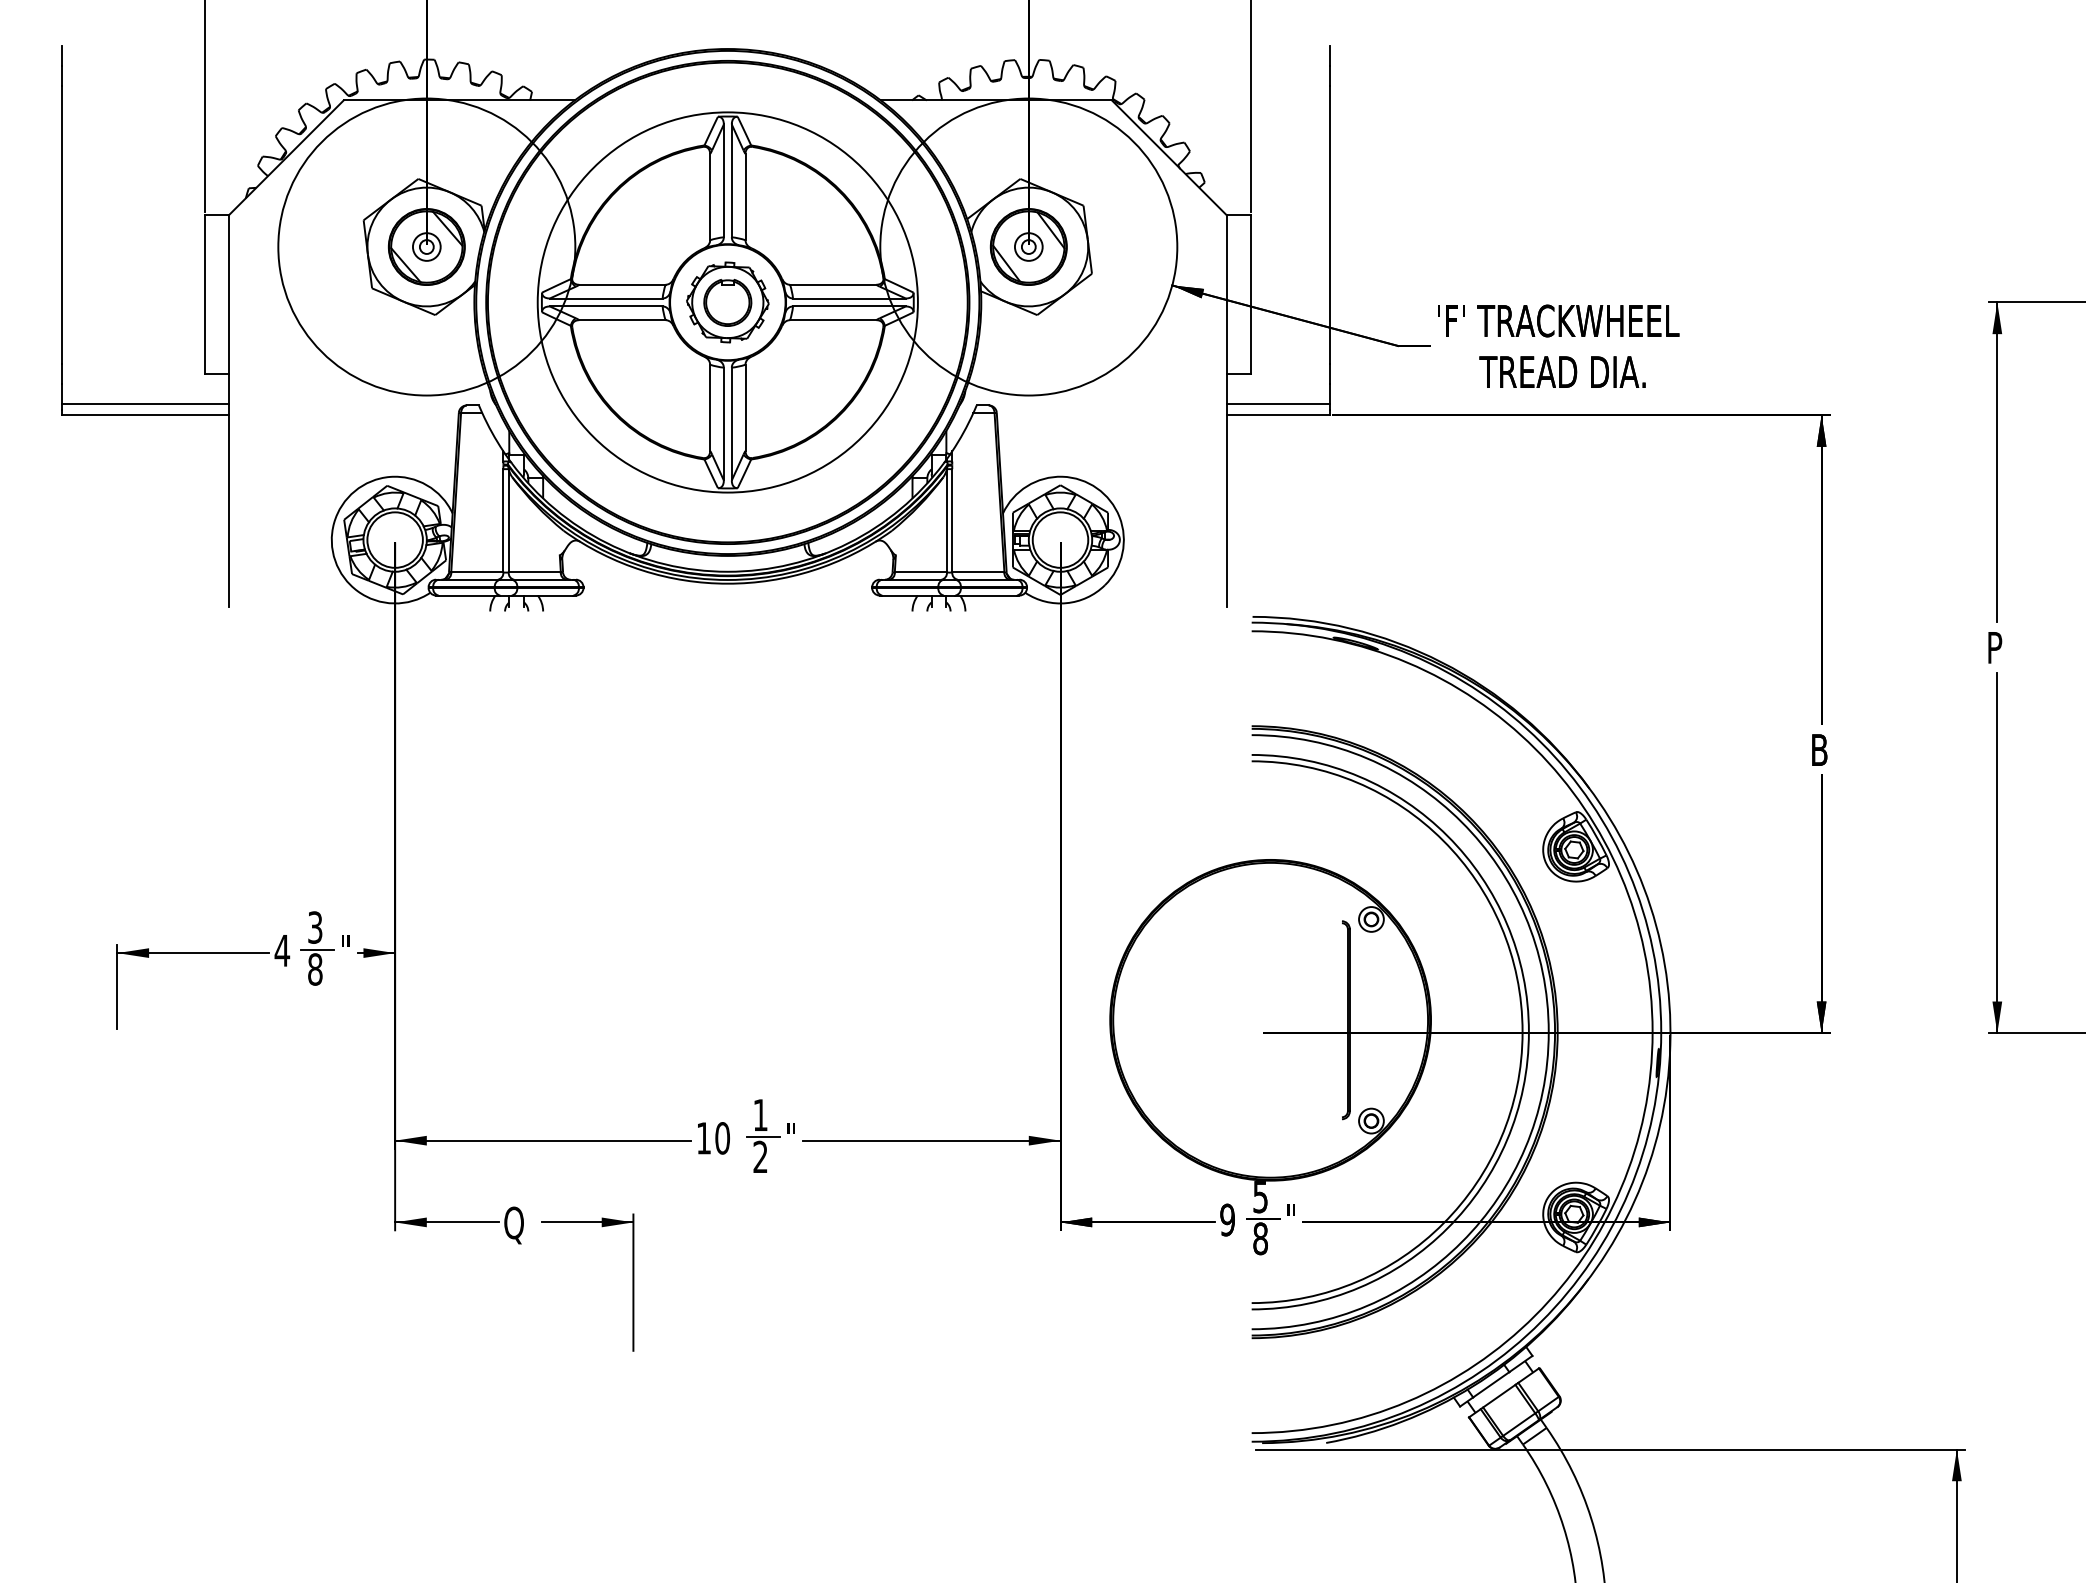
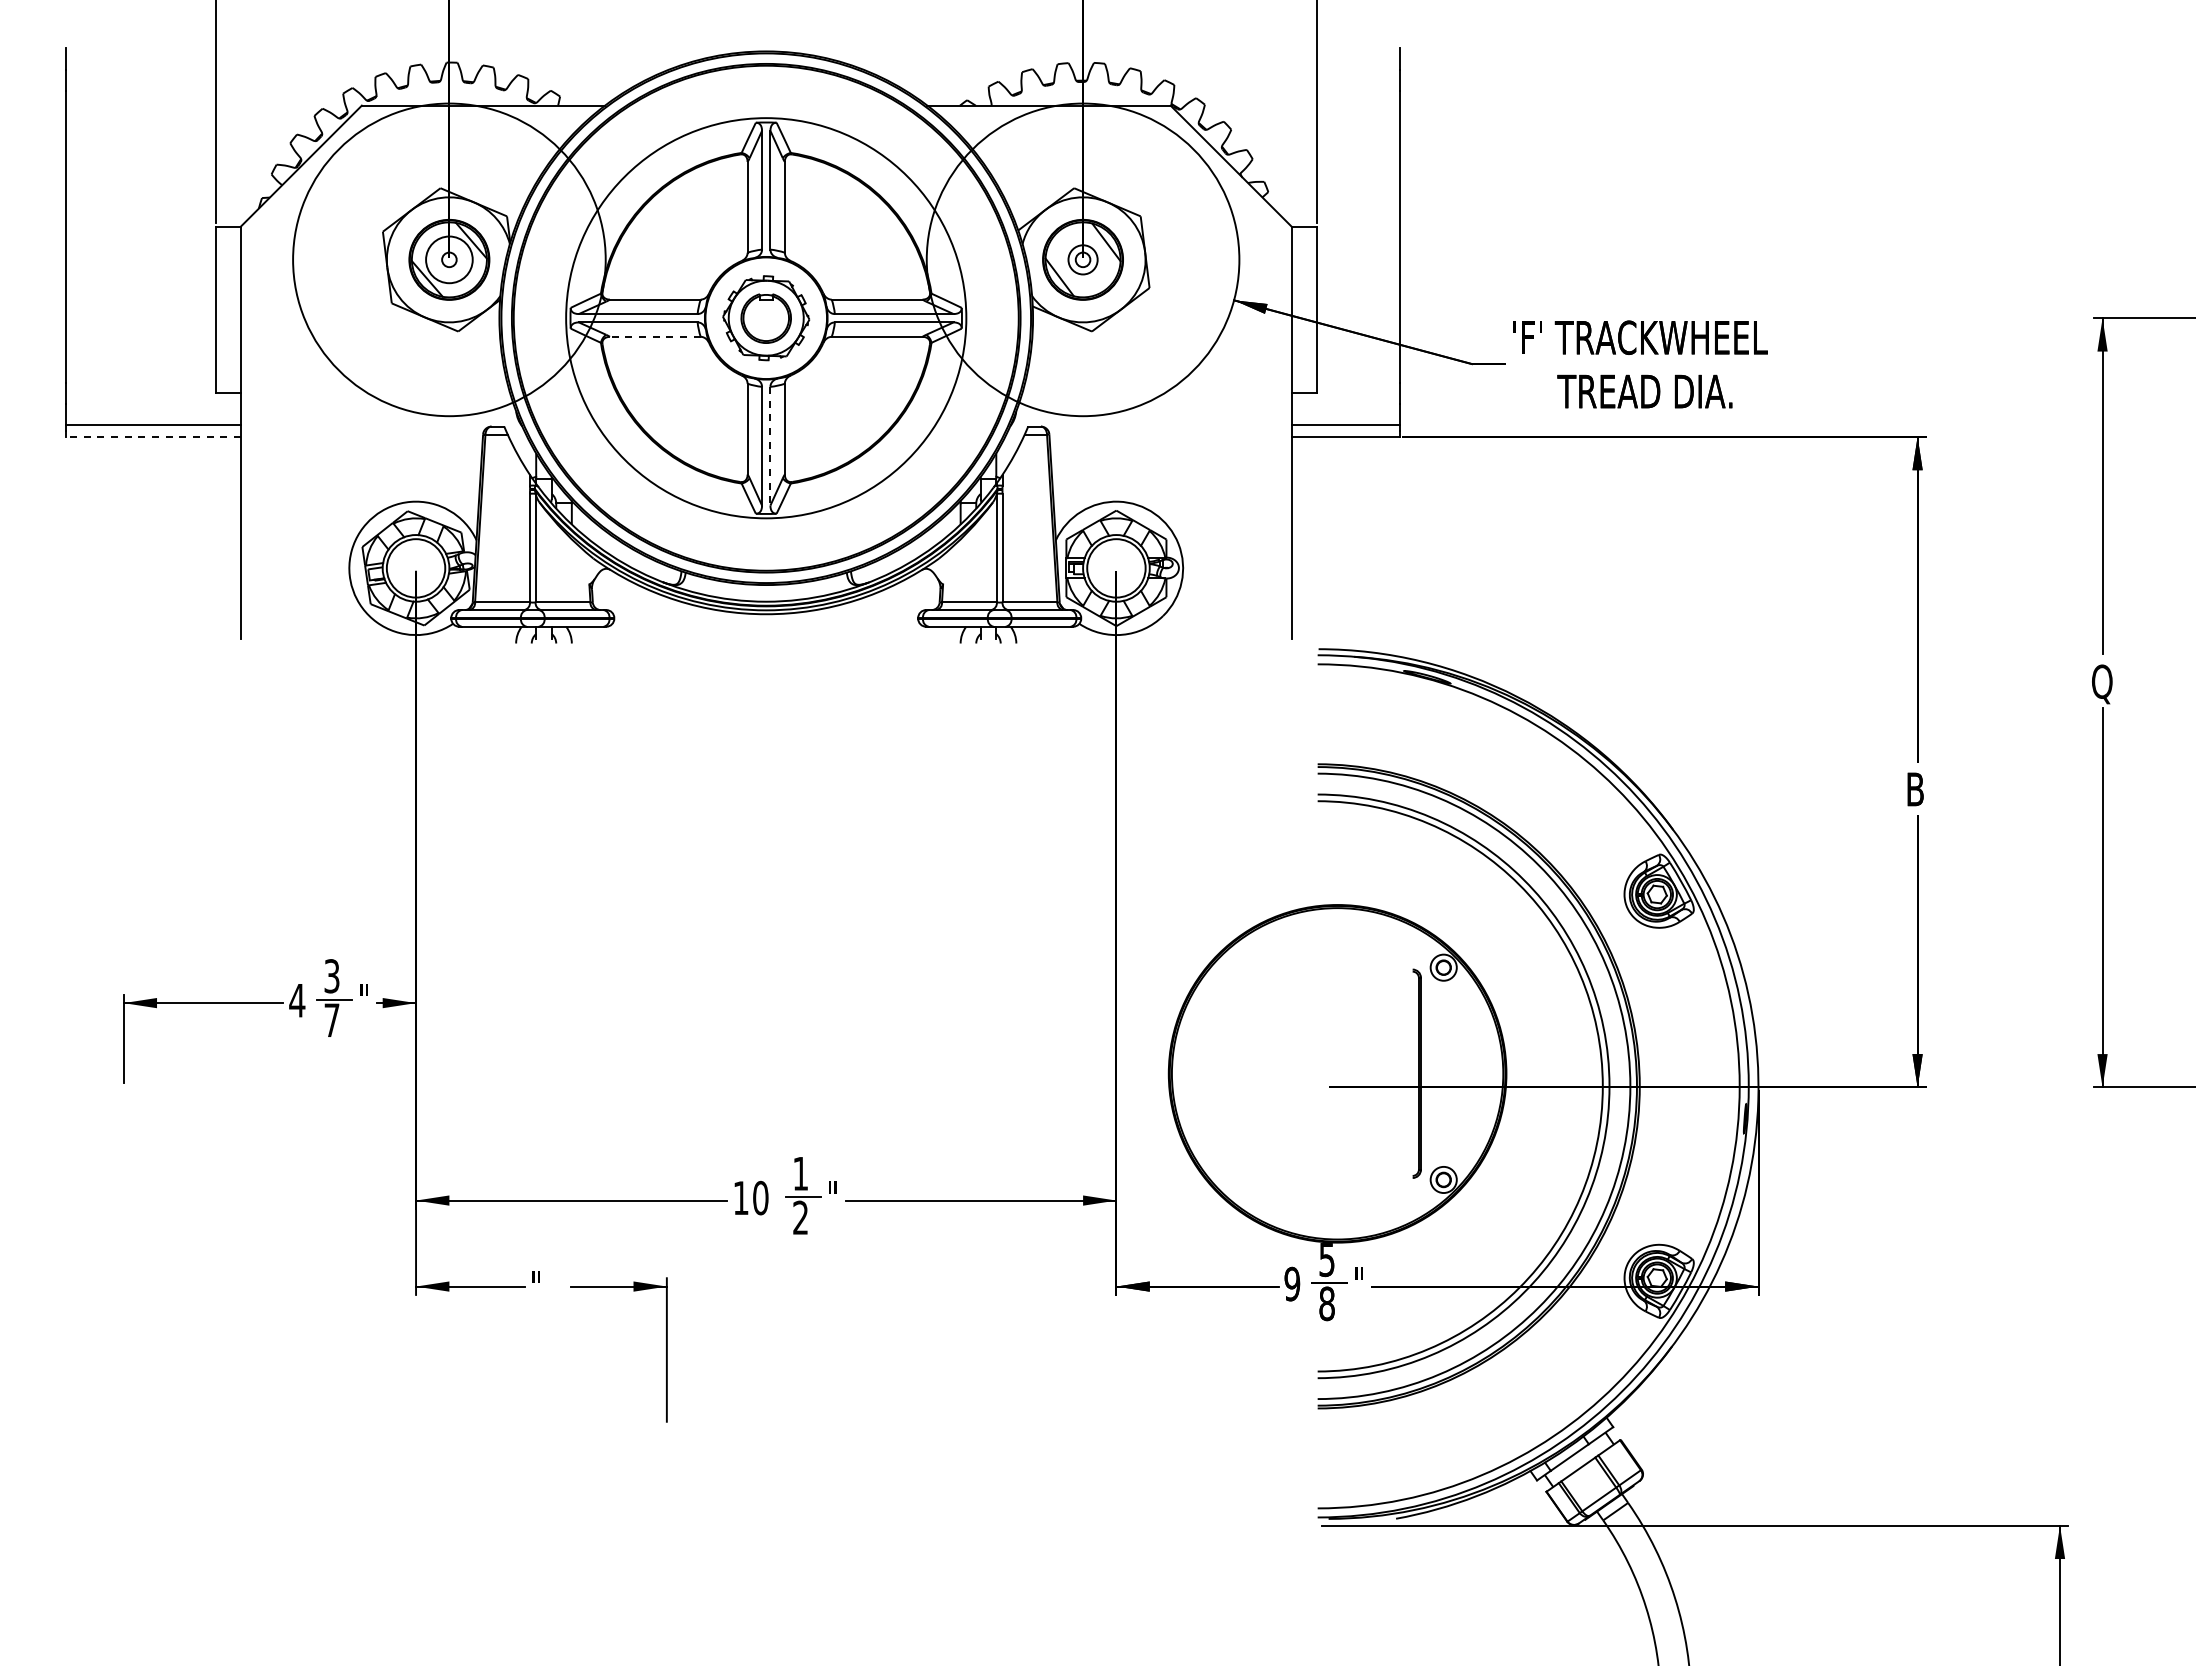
circle: (426, 246) -> (449, 259), size x1.6
line: (621, 319) -> (654, 336), solid -> dashed
line: (145, 414) -> (153, 436), solid -> dashed
line: (731, 424) -> (770, 446), solid -> dashed
text: (1997, 650) -> (2102, 684), P -> Q
text: (314, 969) -> (331, 1020), 8 -> 7
text: (514, 1225) -> (541, 1289), Q -> "

